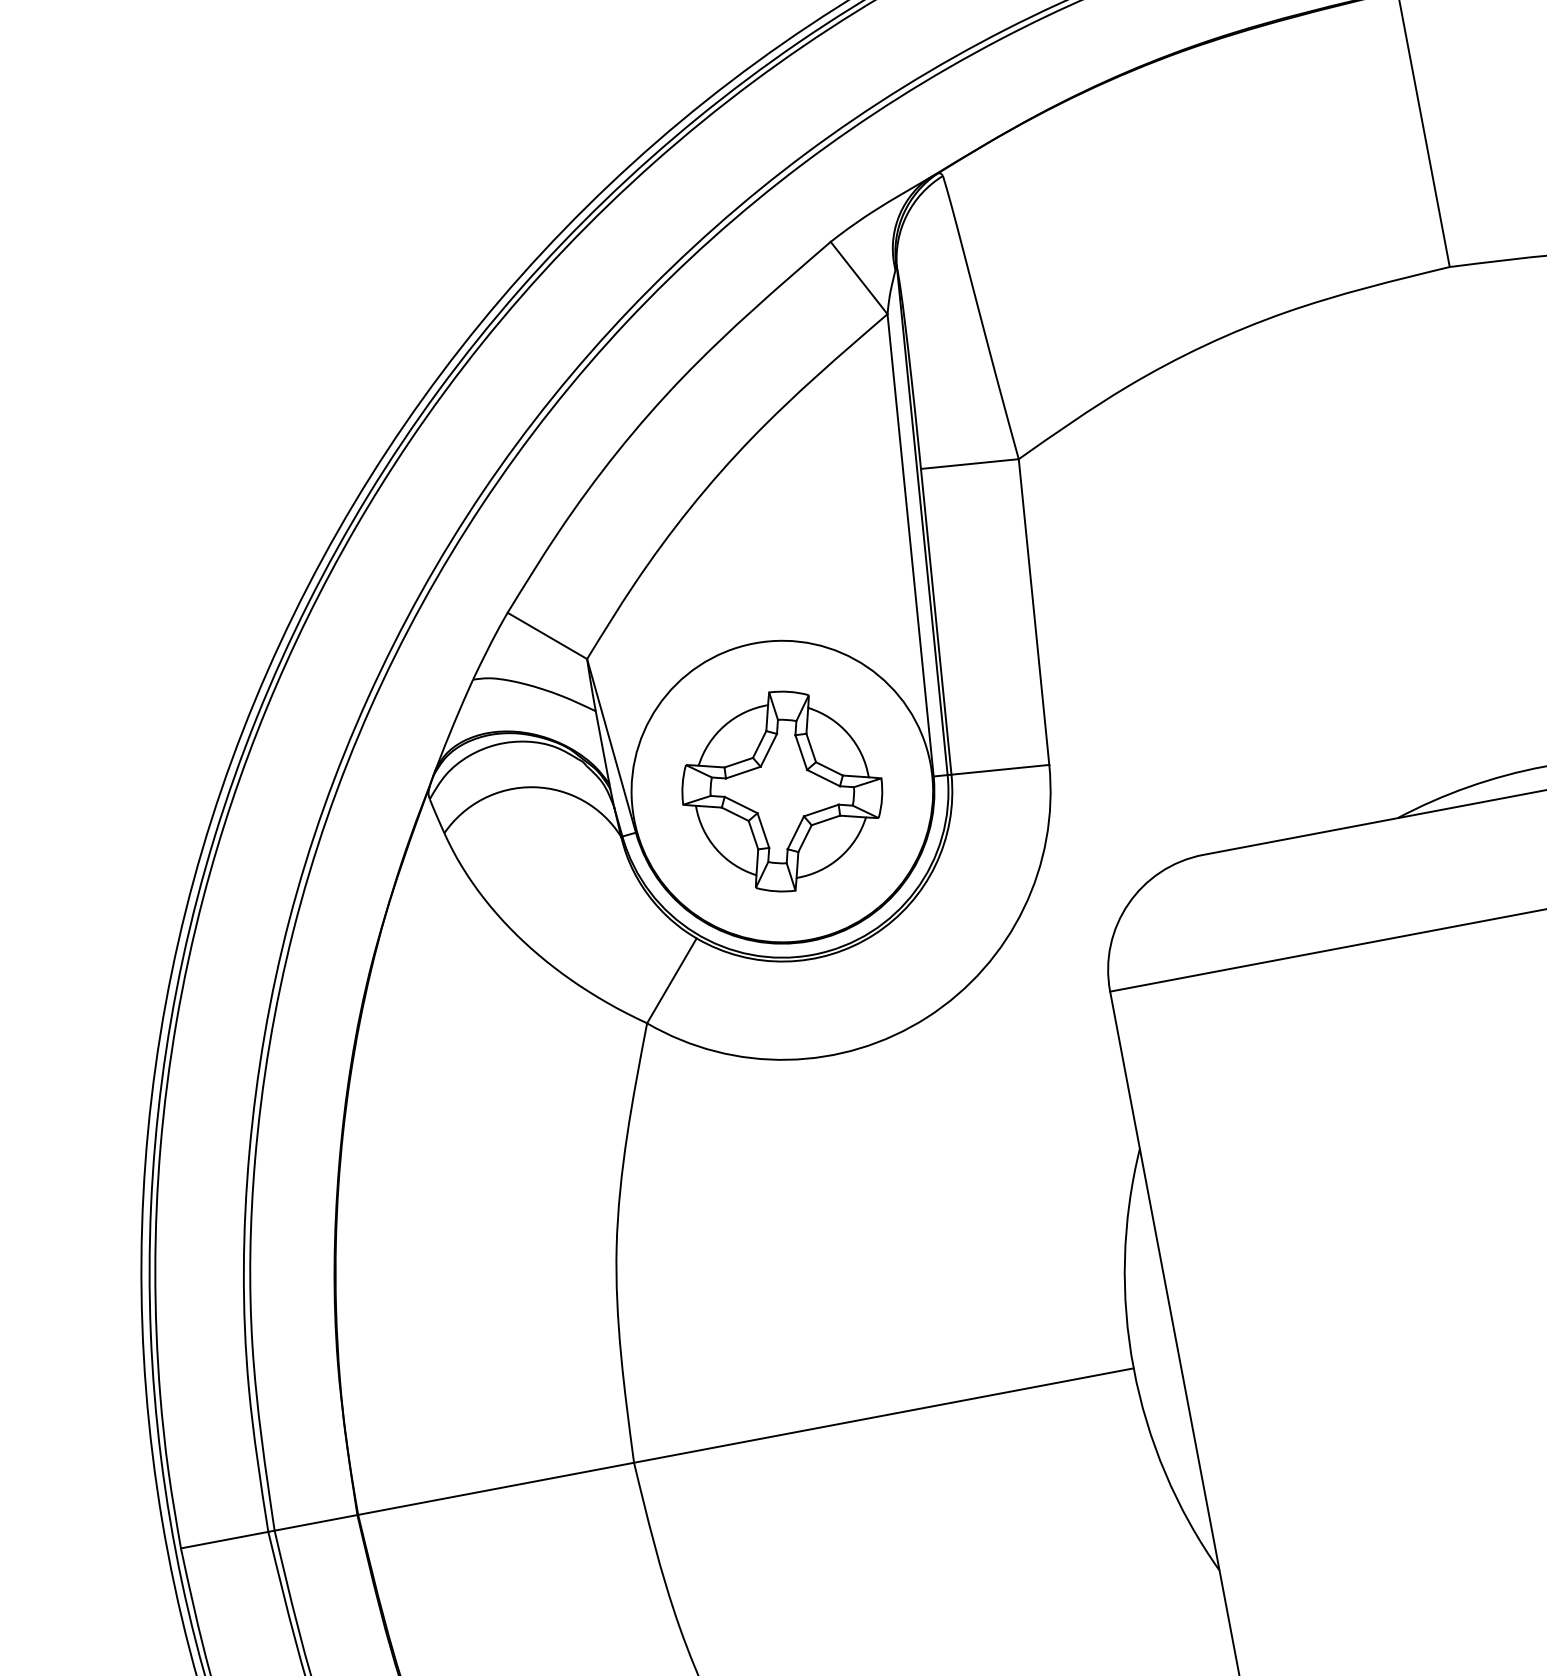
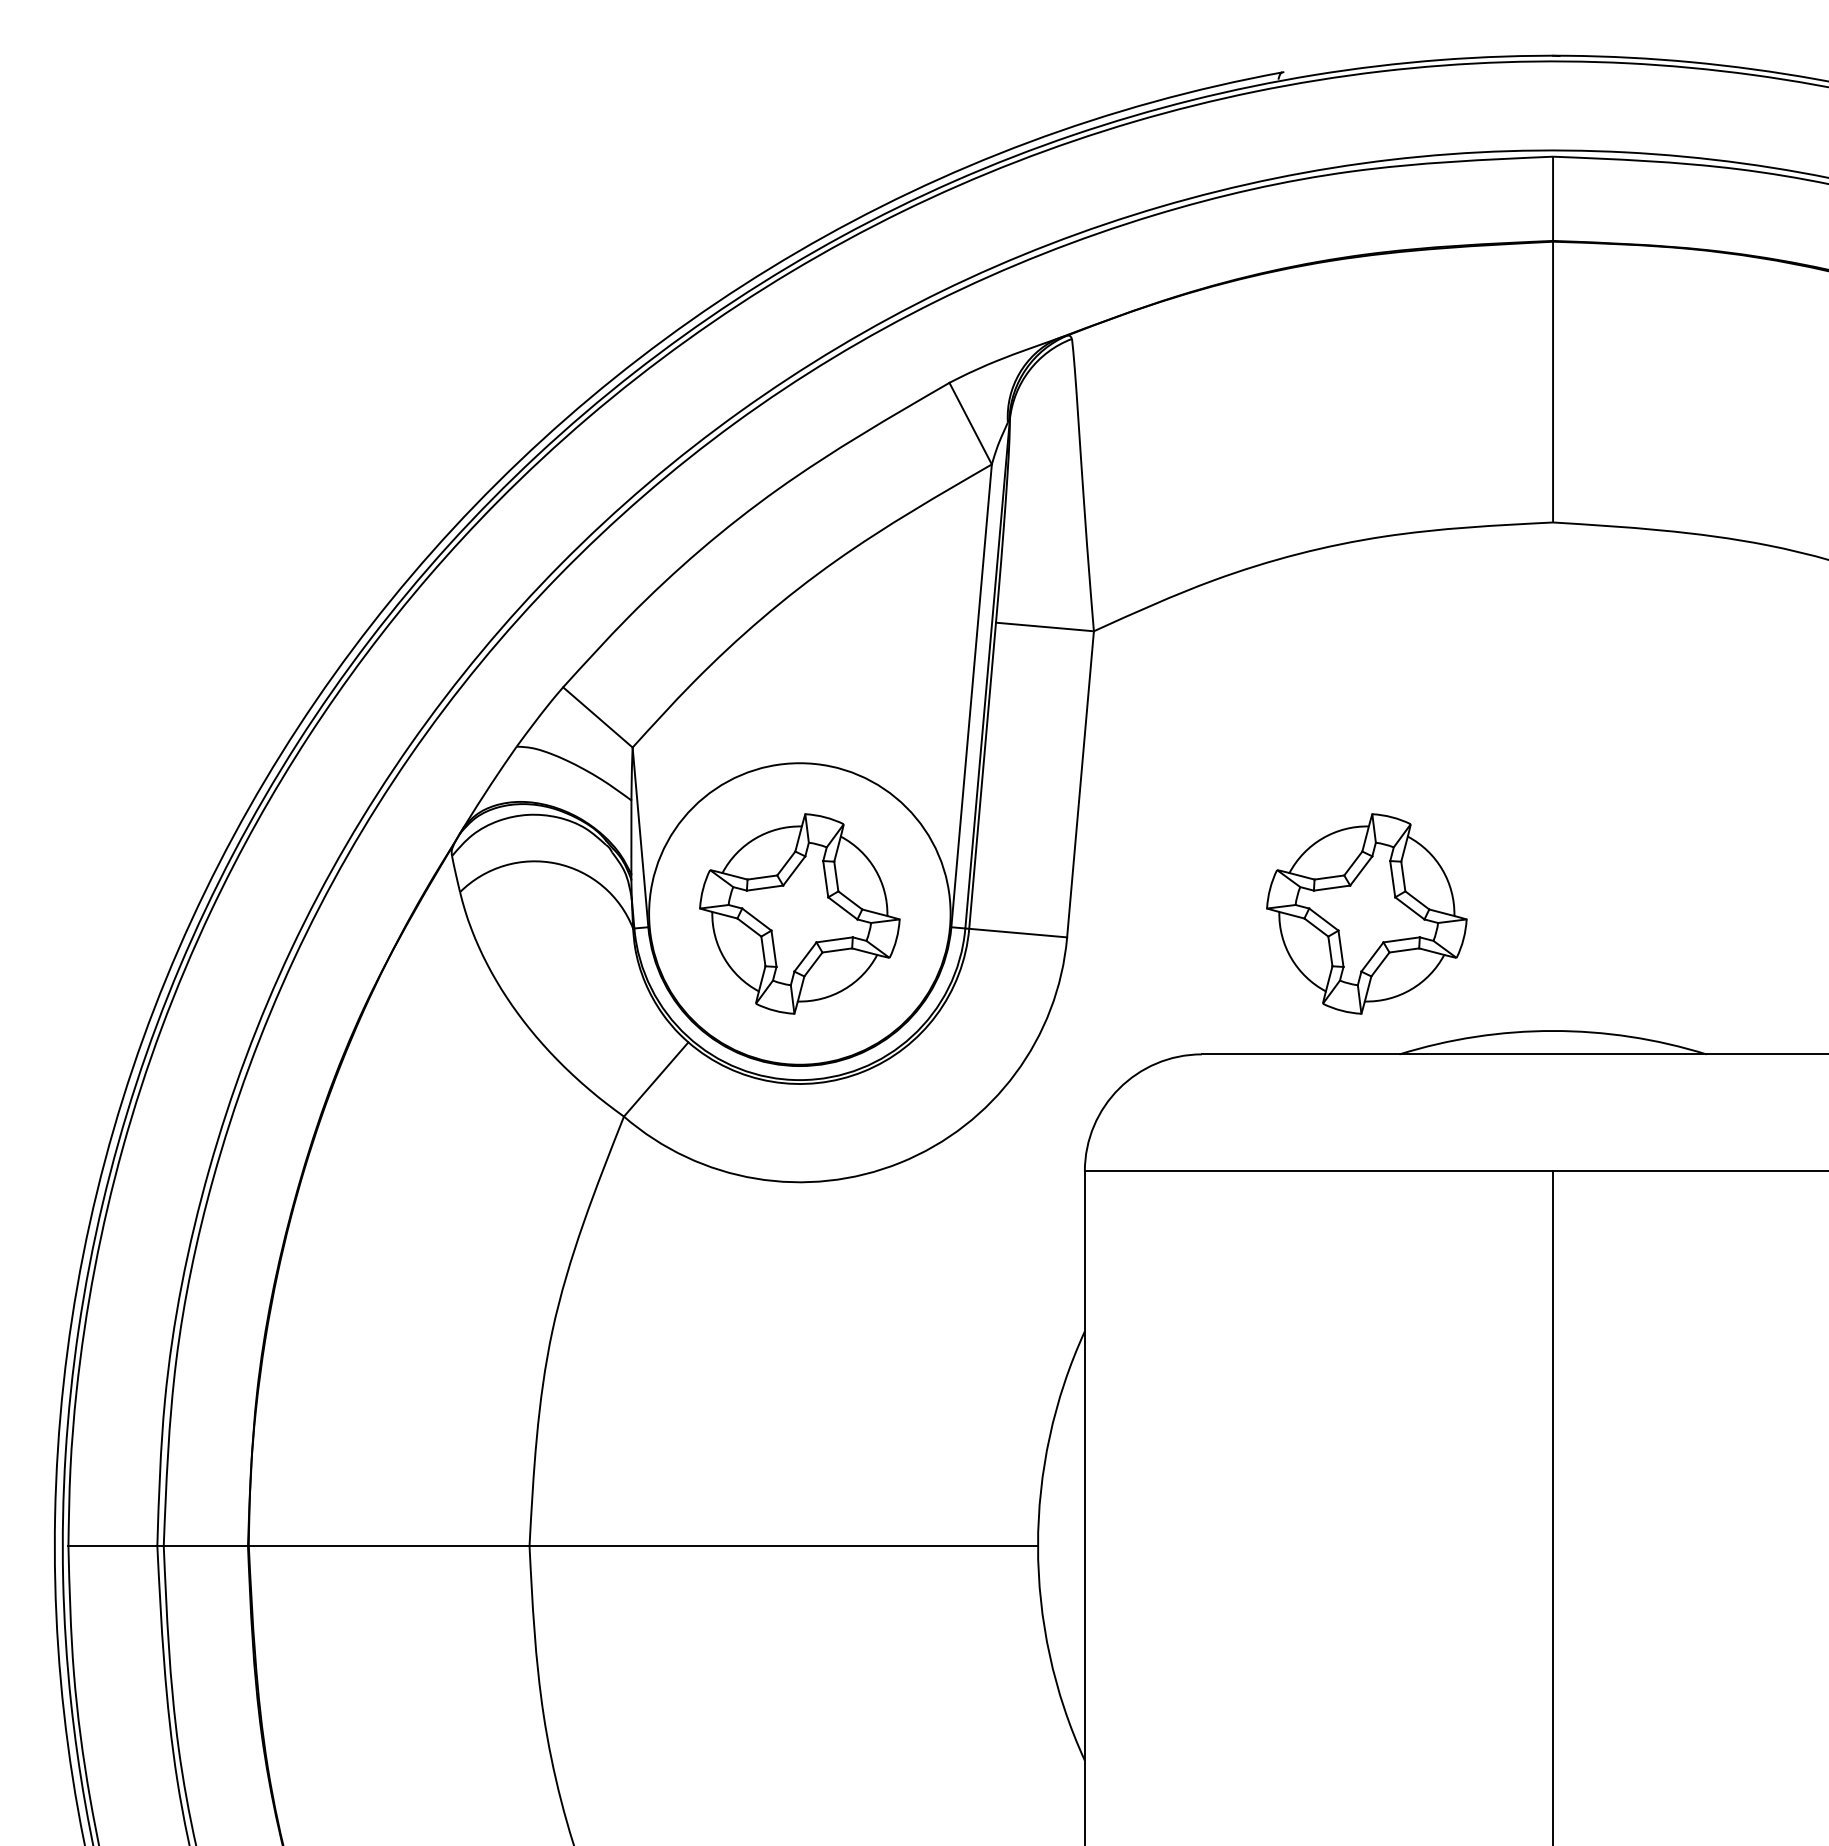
part: (1339, 685) -> (1366, 913), added

